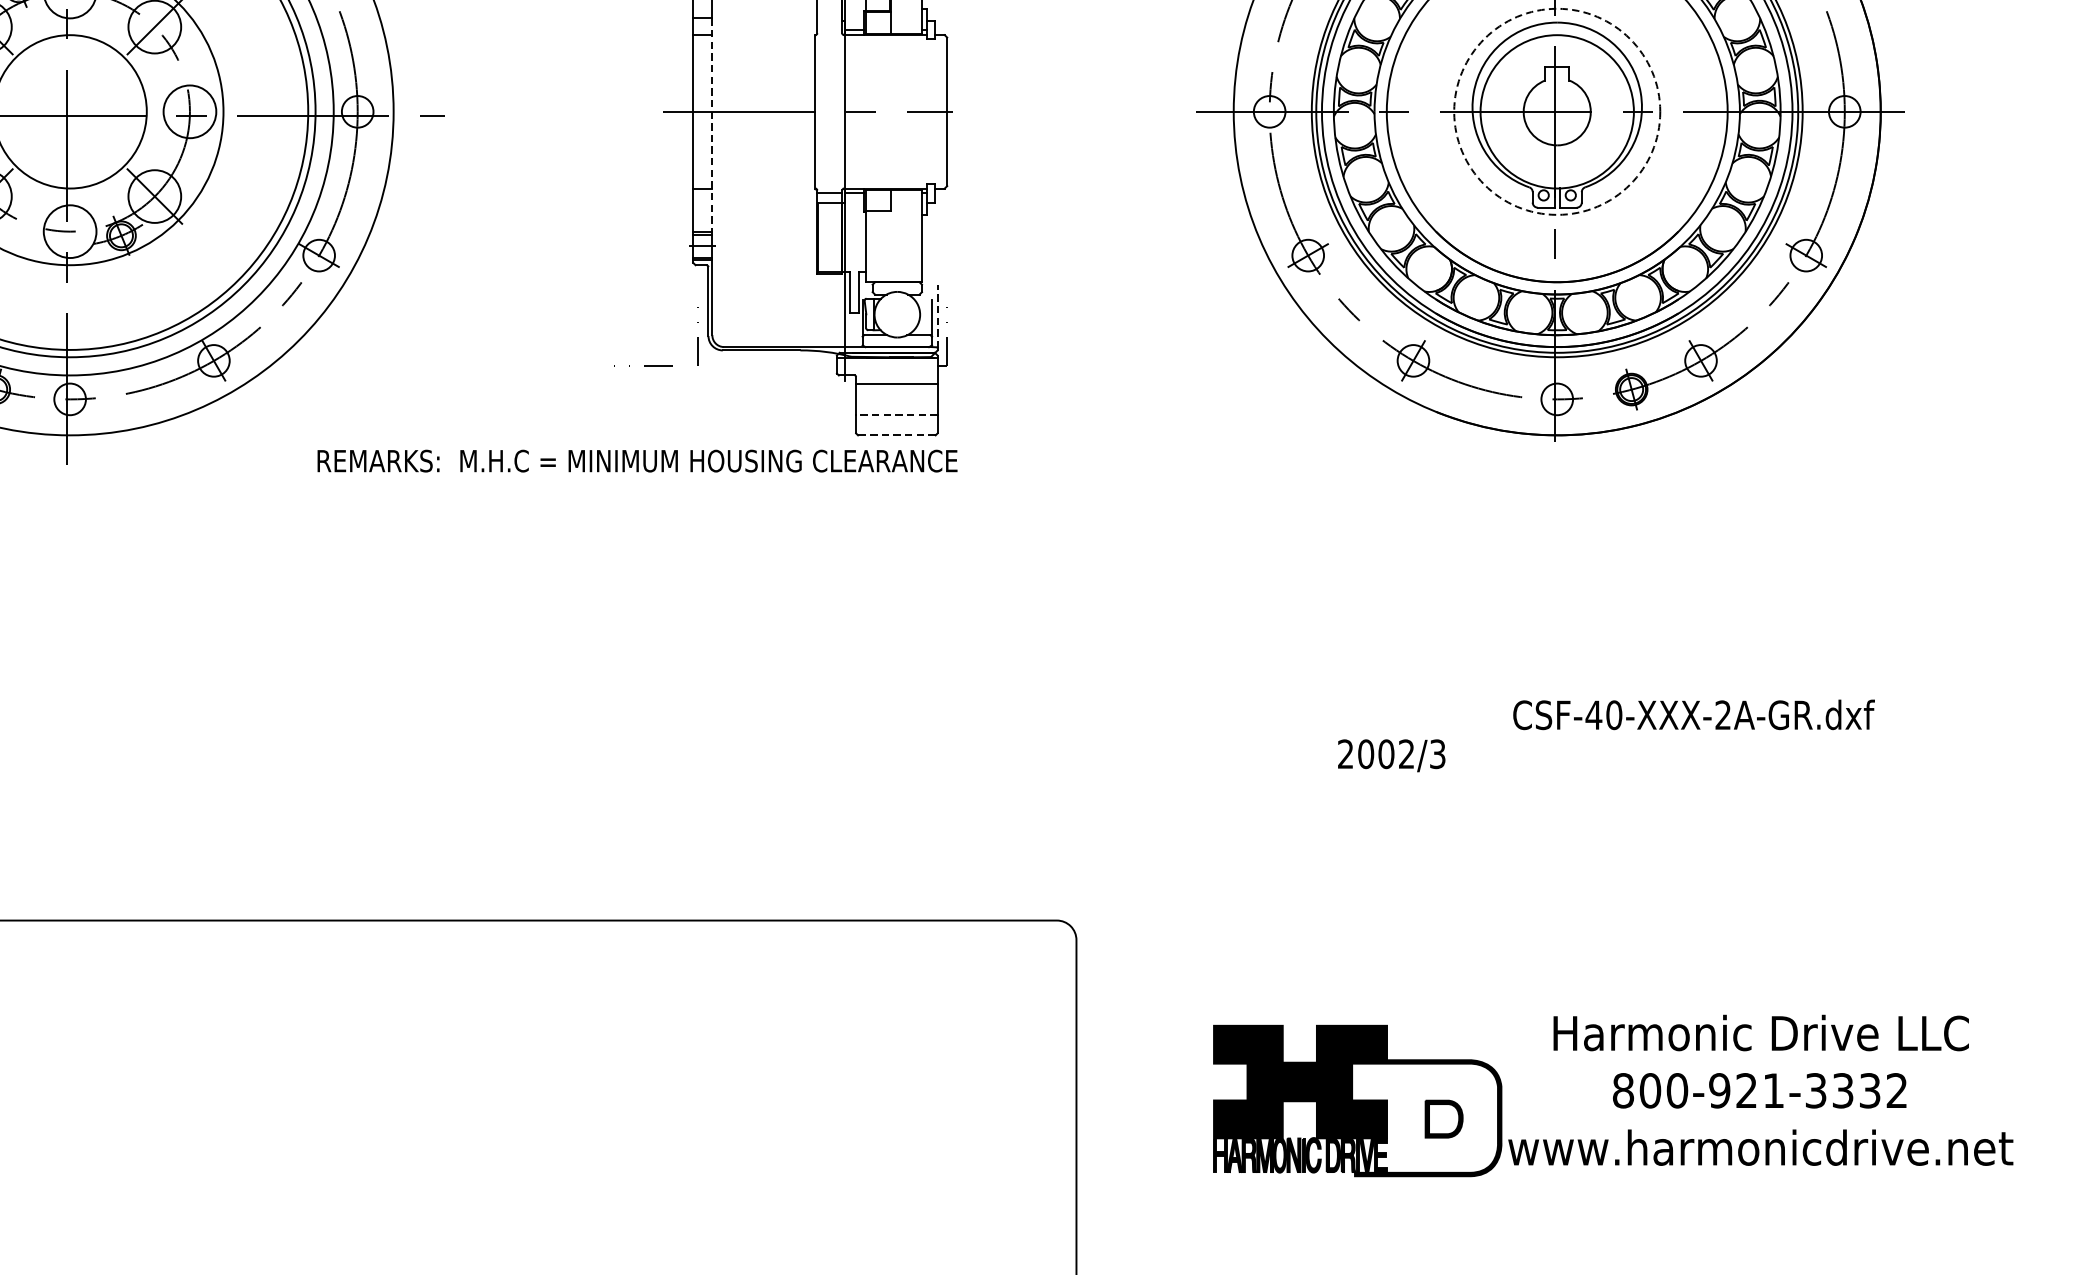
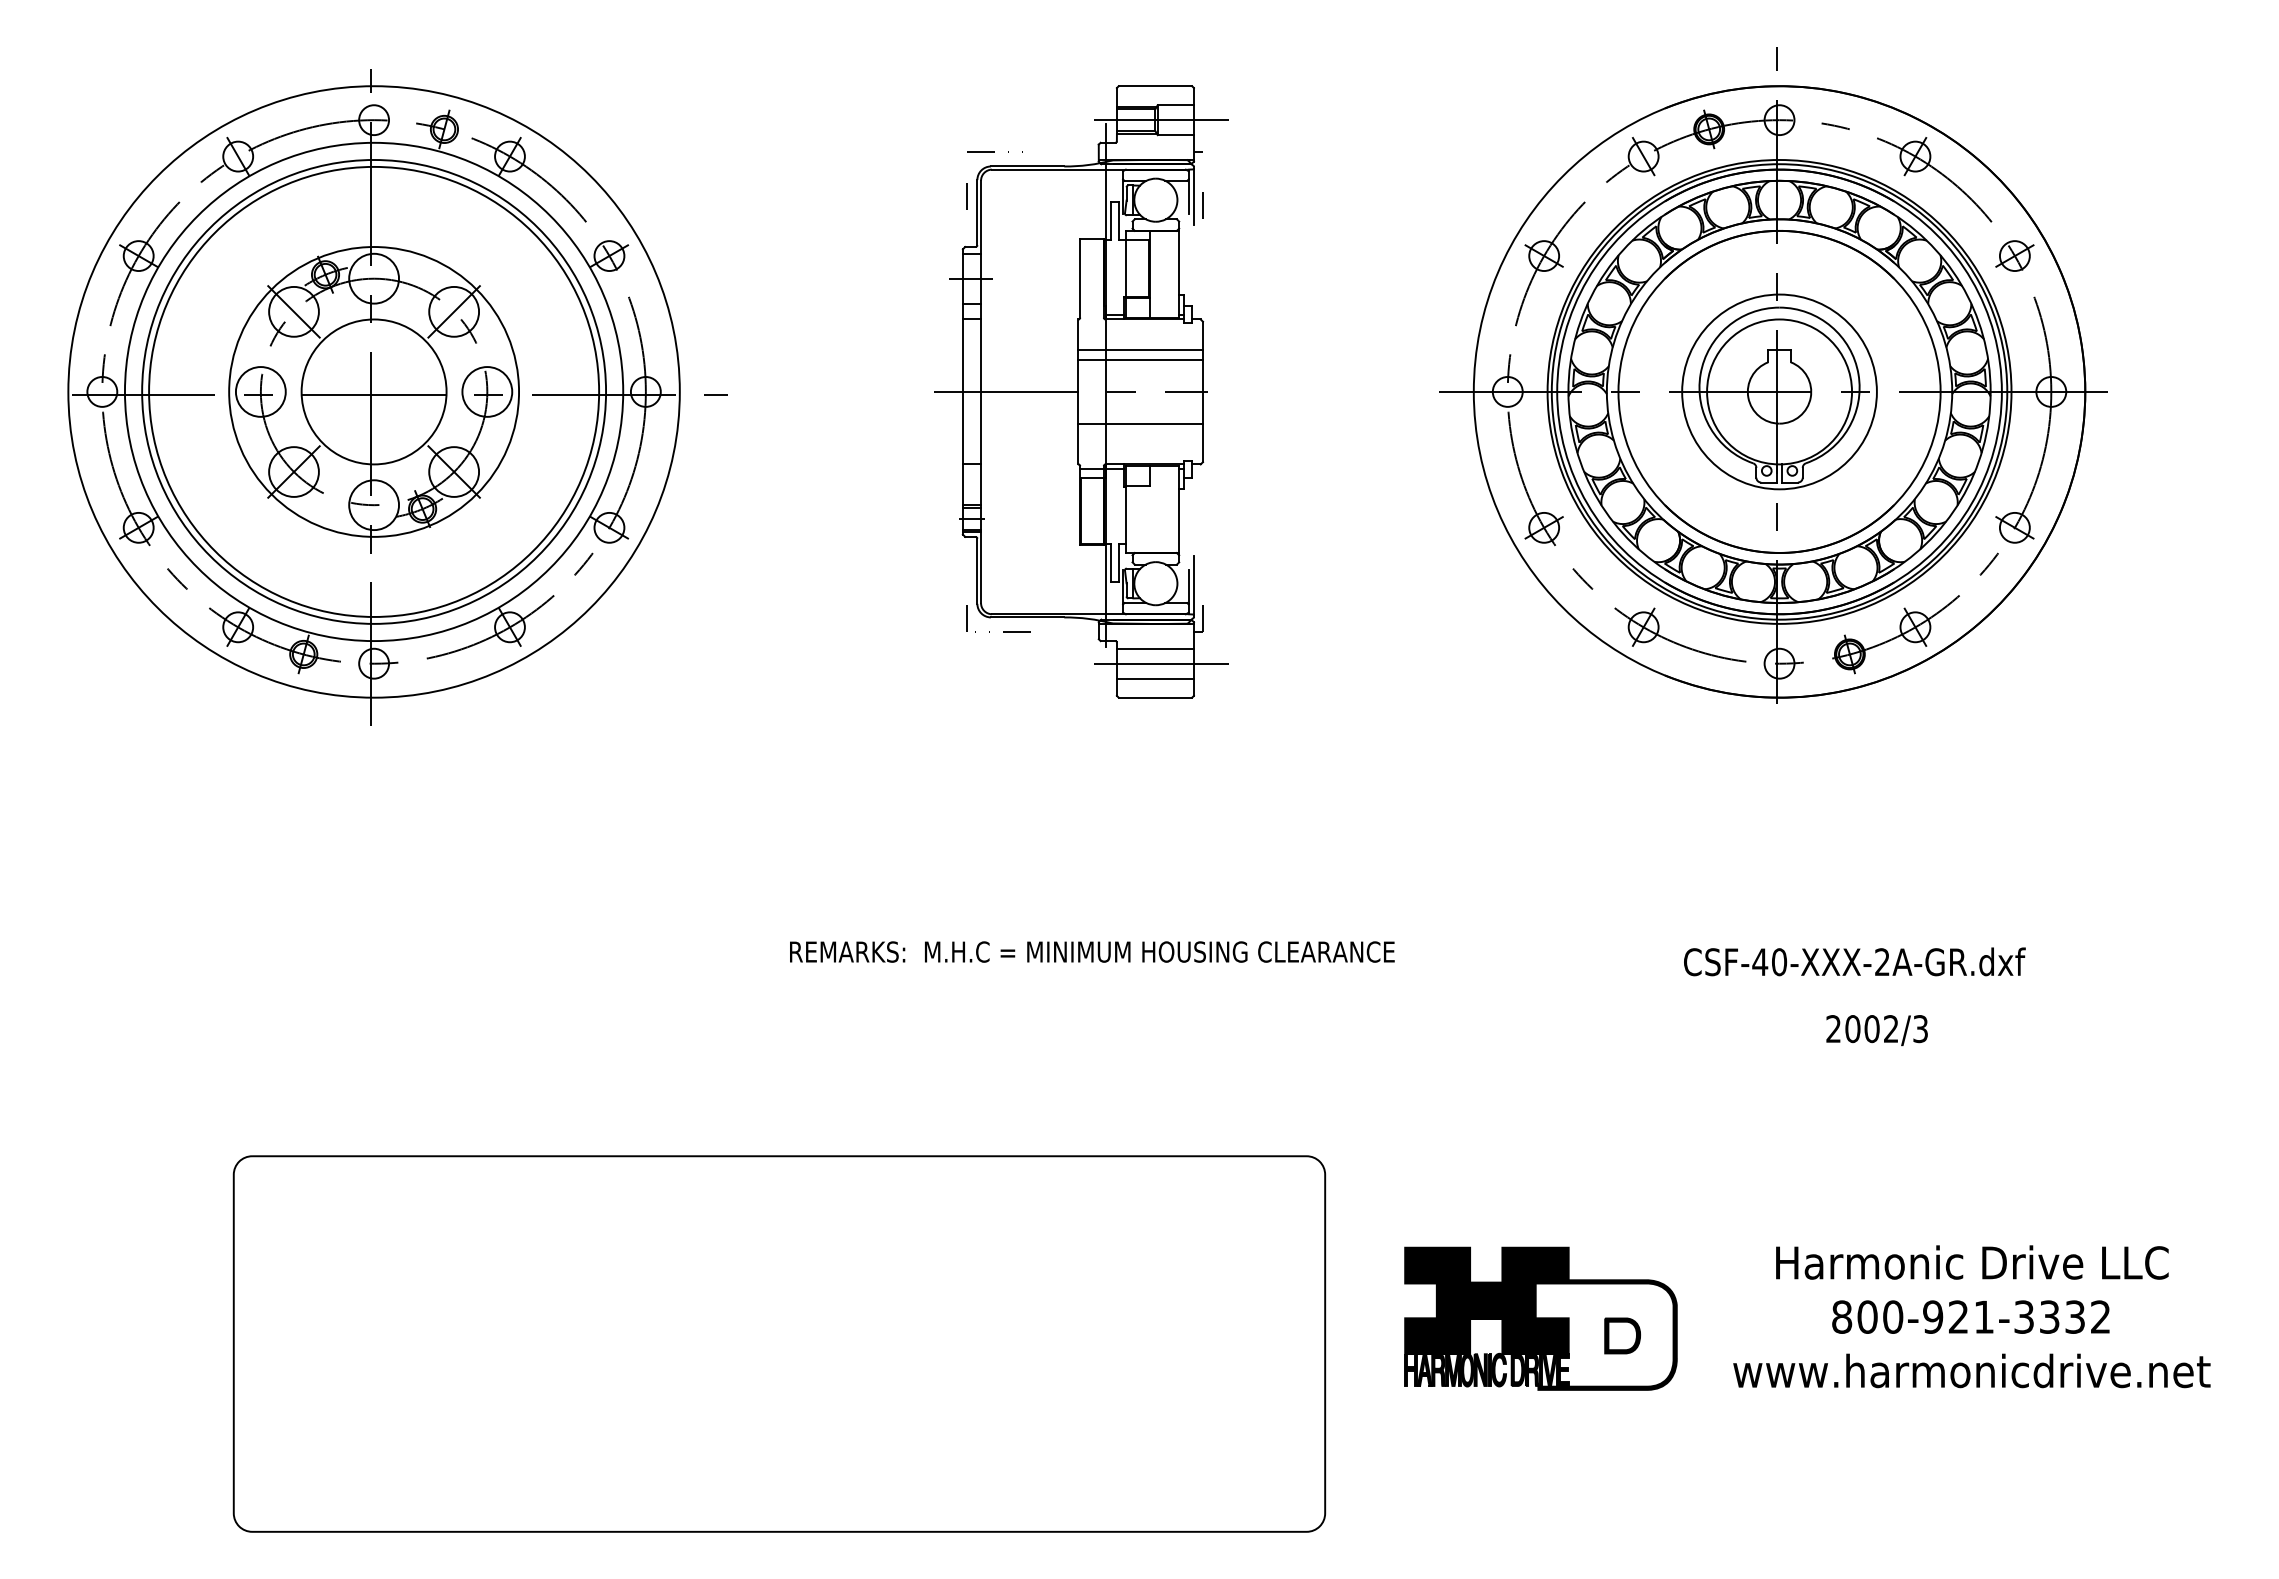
line: (881, 66) -> (1140, 349), added
line: (881, 78) -> (1140, 360), added
circle: (1557, 111) -> (1779, 391), dashed -> solid
line: (712, 125) -> (981, 404), dashed -> solid
line: (881, 145) -> (1140, 423), added
line: (937, 316) -> (1193, 585), dashed -> solid
line: (644, 365) -> (1003, 631), moved
line: (903, 399) -> (1161, 663), added
line: (896, 415) -> (1155, 678), dashed -> solid
line: (896, 435) -> (1155, 697), dashed -> solid
text: (637, 460) -> (1092, 951), moved
text: (1693, 714) -> (1854, 961), moved
text: (1391, 755) -> (1876, 1030), moved
part: (1357, 1100) -> (1540, 1318), moved

